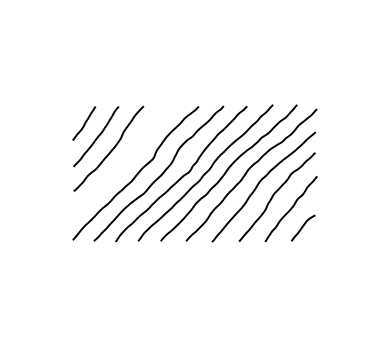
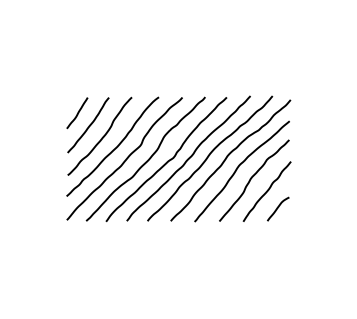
curve: (124, 161) -> (114, 148), added

